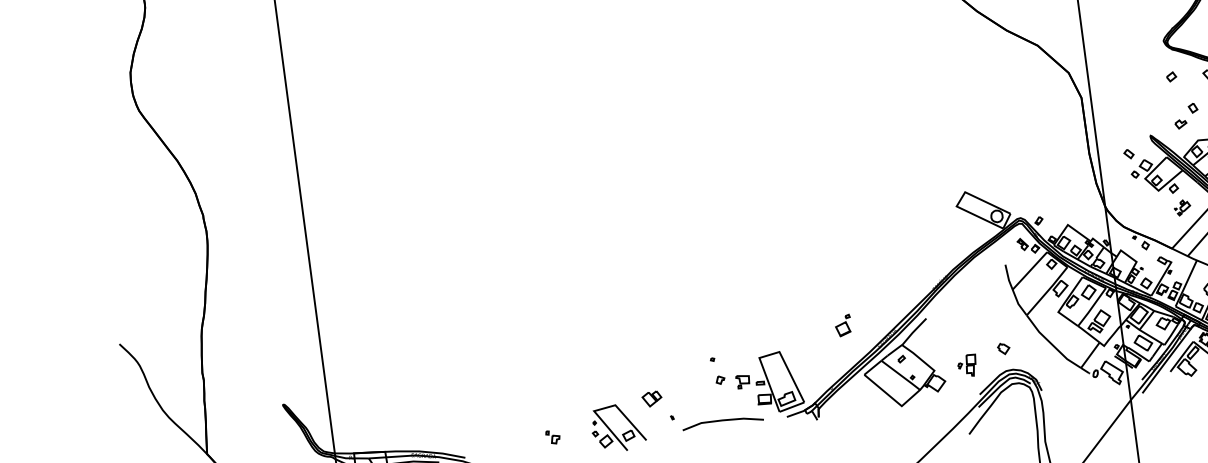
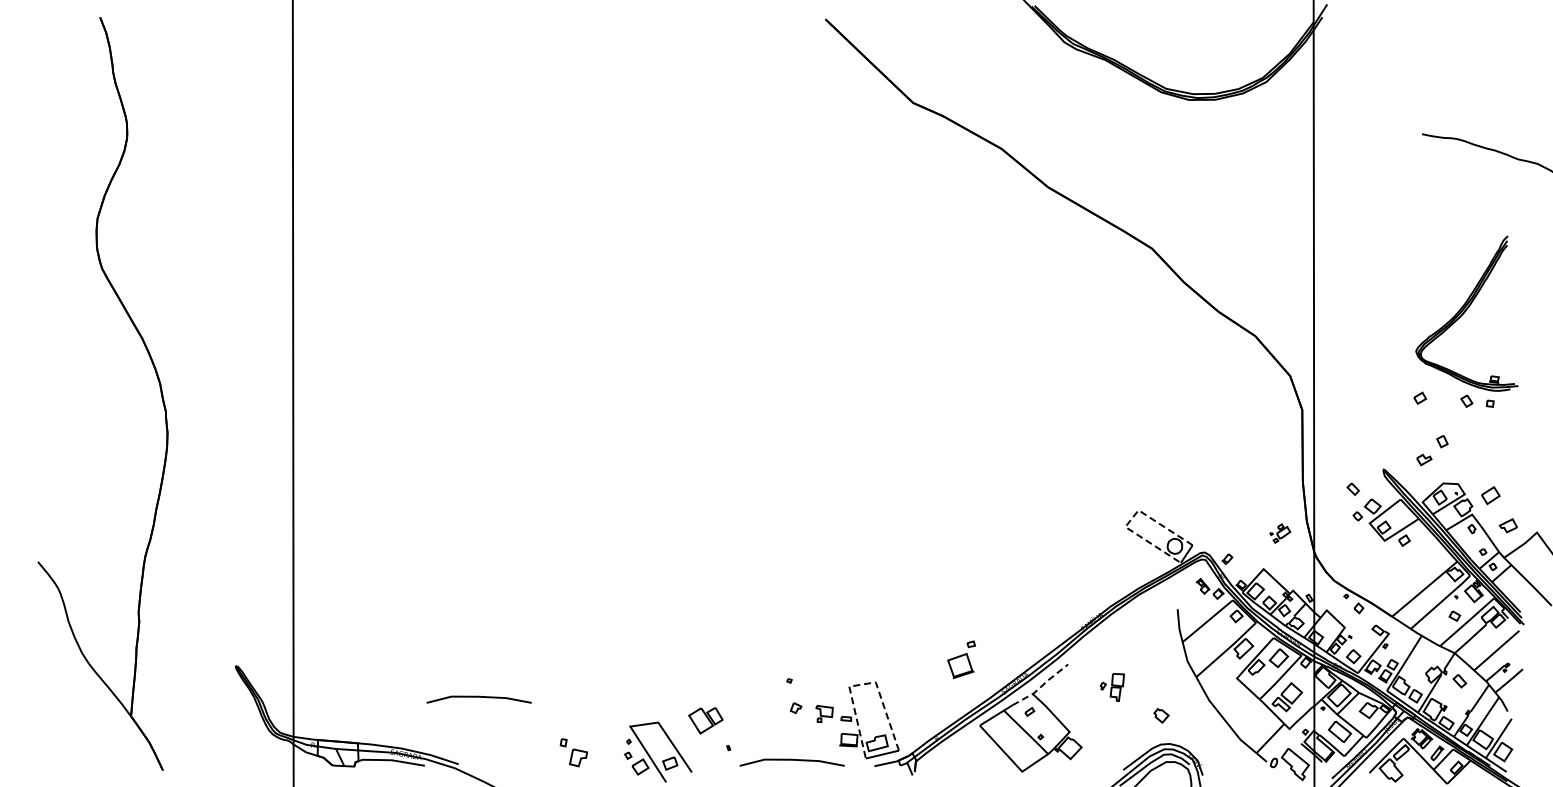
line: (960, 200) -> (1131, 519), solid -> dashed
part: (1182, 207) -> (1280, 533), moved
part: (842, 325) -> (960, 659), size x1.4
line: (908, 338) -> (1041, 686), solid -> dashed
line: (769, 355) -> (862, 684), solid -> dashed
part: (966, 366) -> (1111, 687), moved
part: (652, 398) -> (706, 720), size x1.4
line: (473, 404) -> (478, 697), added
part: (552, 437) -> (573, 752), size x1.6

